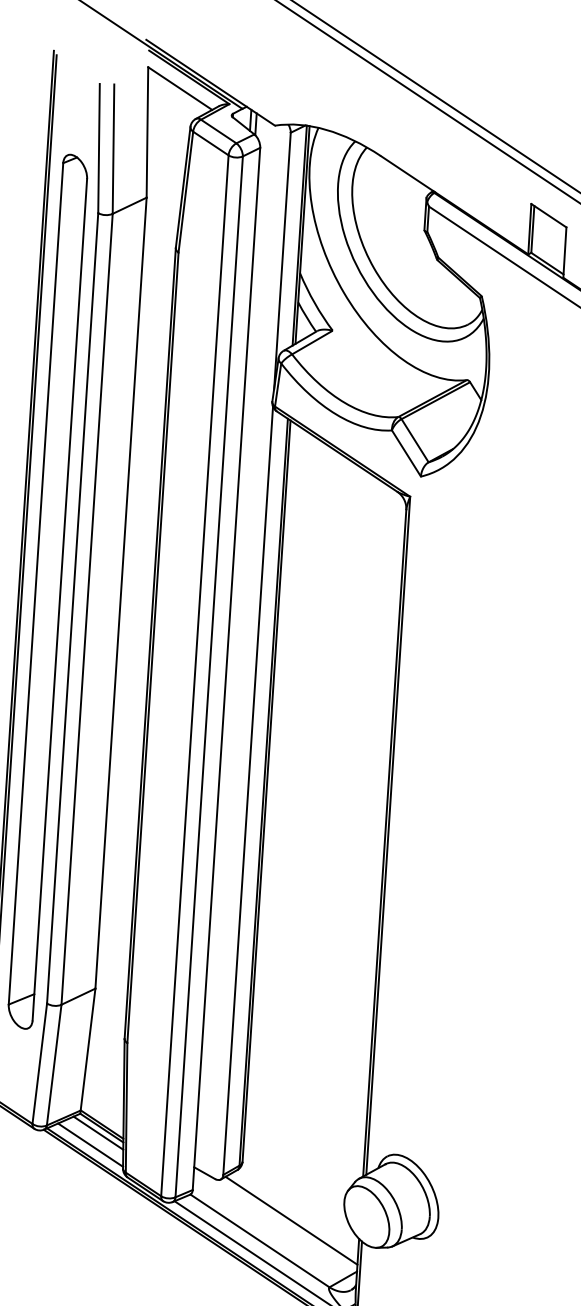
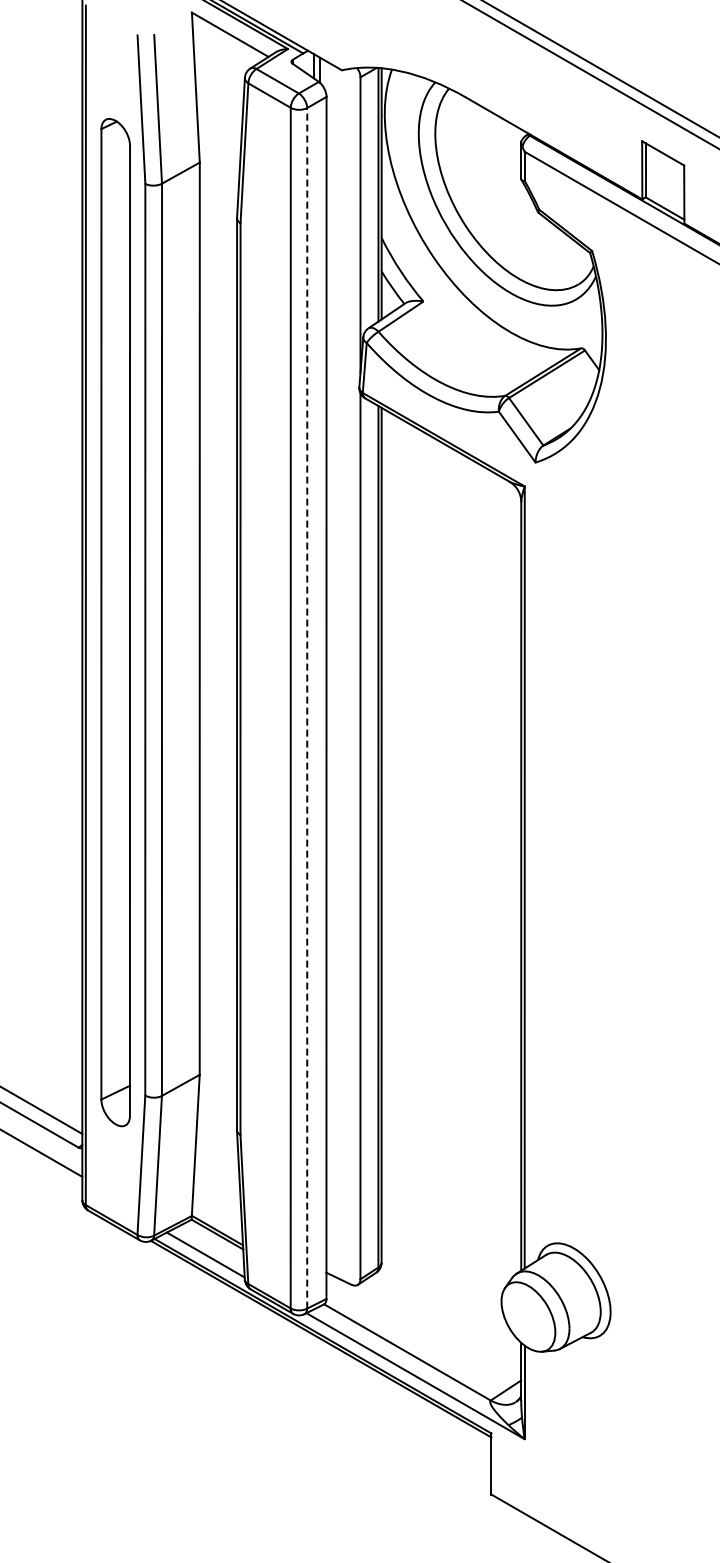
line: (209, 676) -> (307, 707), solid -> dashed
line: (98, 1133) -> (213, 1240), removed
line: (291, 1220) -> (442, 1326), removed

